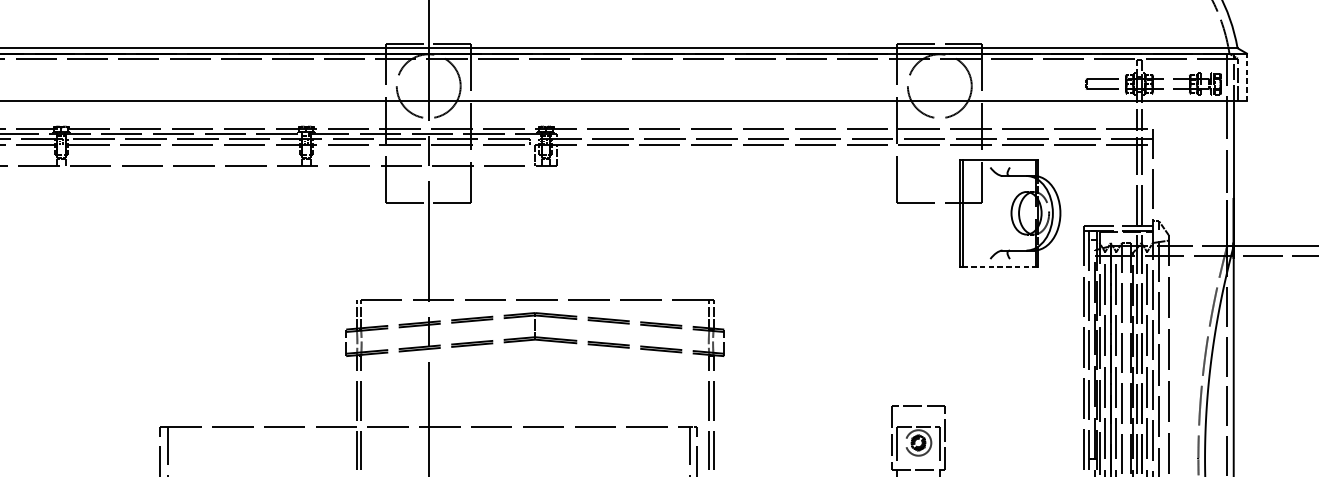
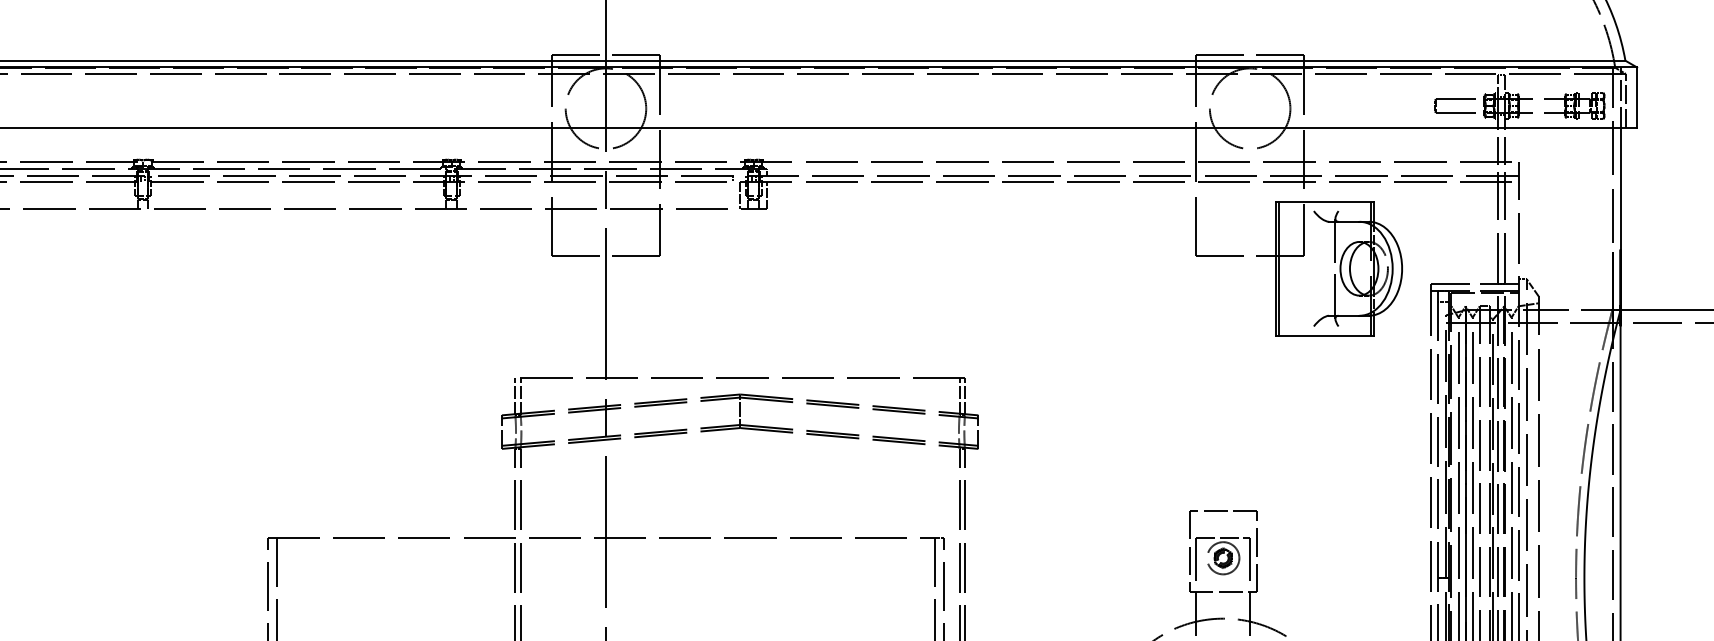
line: (1247, 77) -> (1637, 97), dashed -> solid
line: (1007, 213) -> (1335, 268), added
line: (999, 266) -> (1325, 335), dashed -> solid

